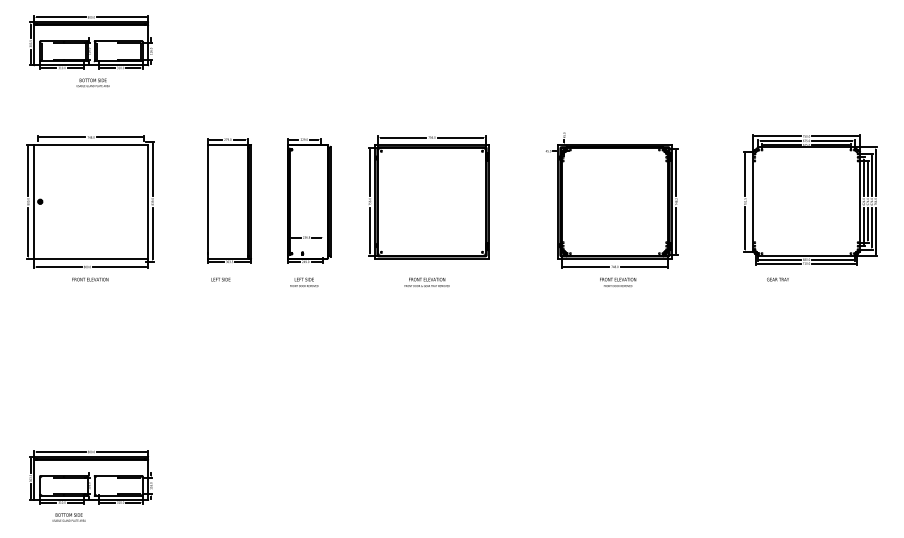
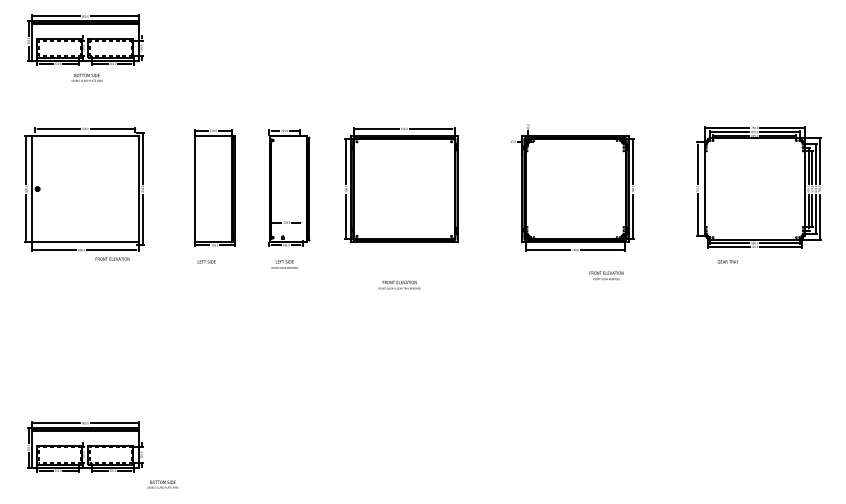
text: (90, 279) -> (112, 259), moved
text: (618, 281) -> (606, 274), moved
text: (426, 282) -> (399, 285), moved
text: (68, 517) -> (162, 484), moved

